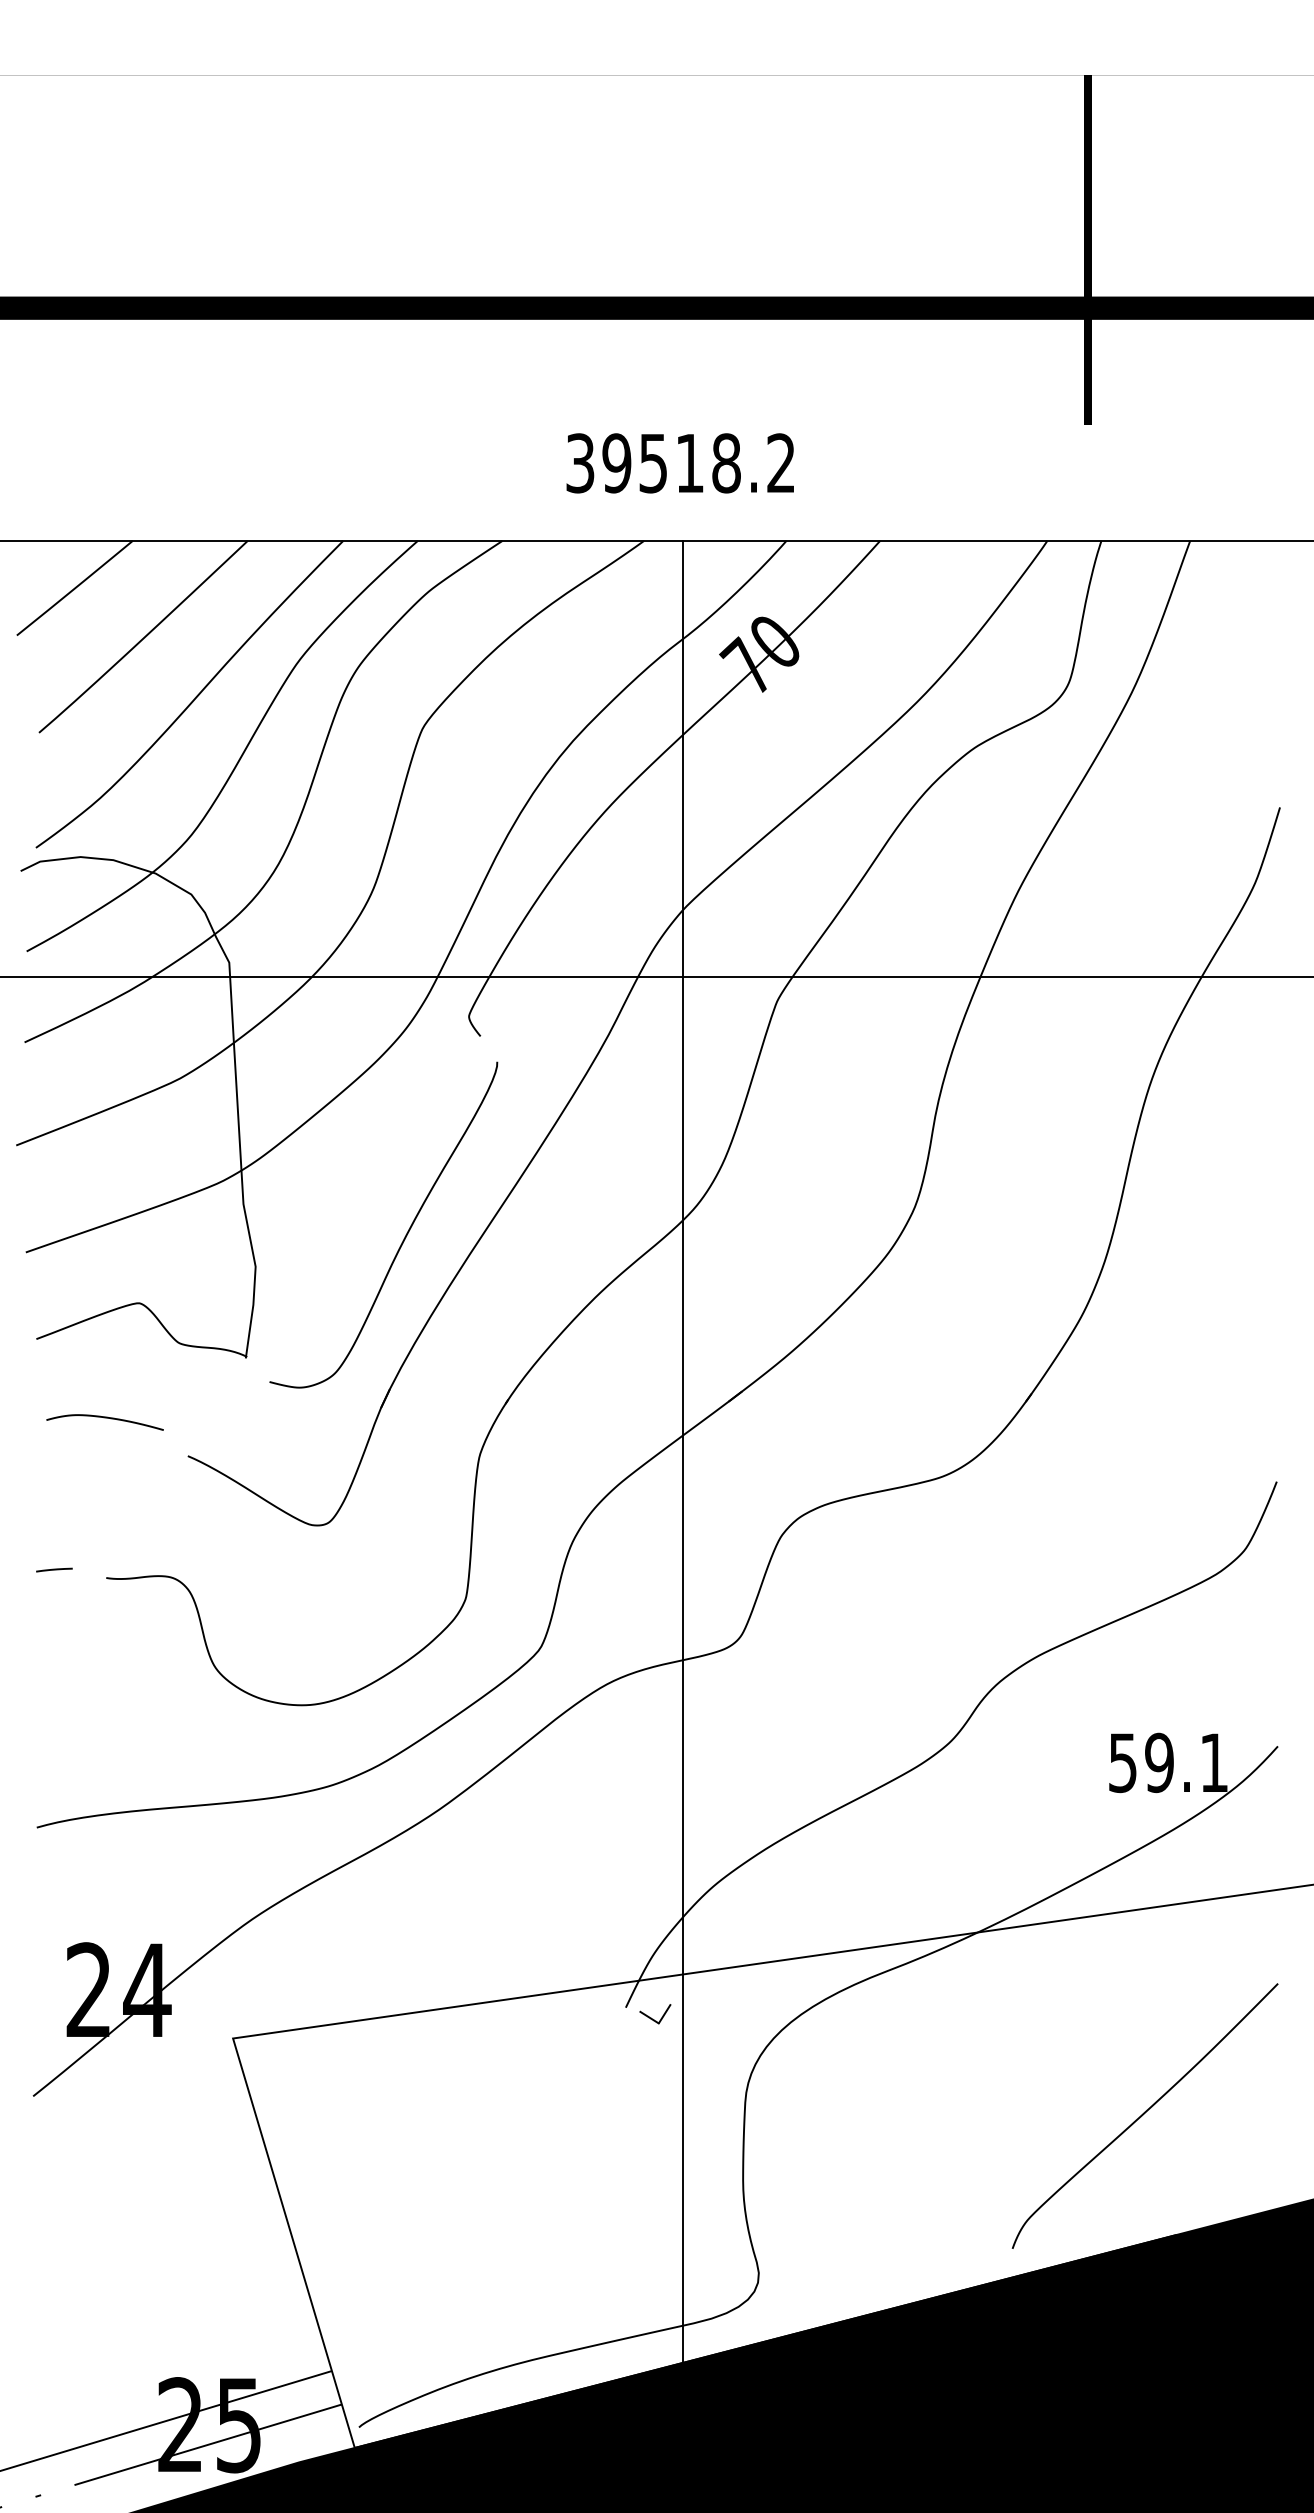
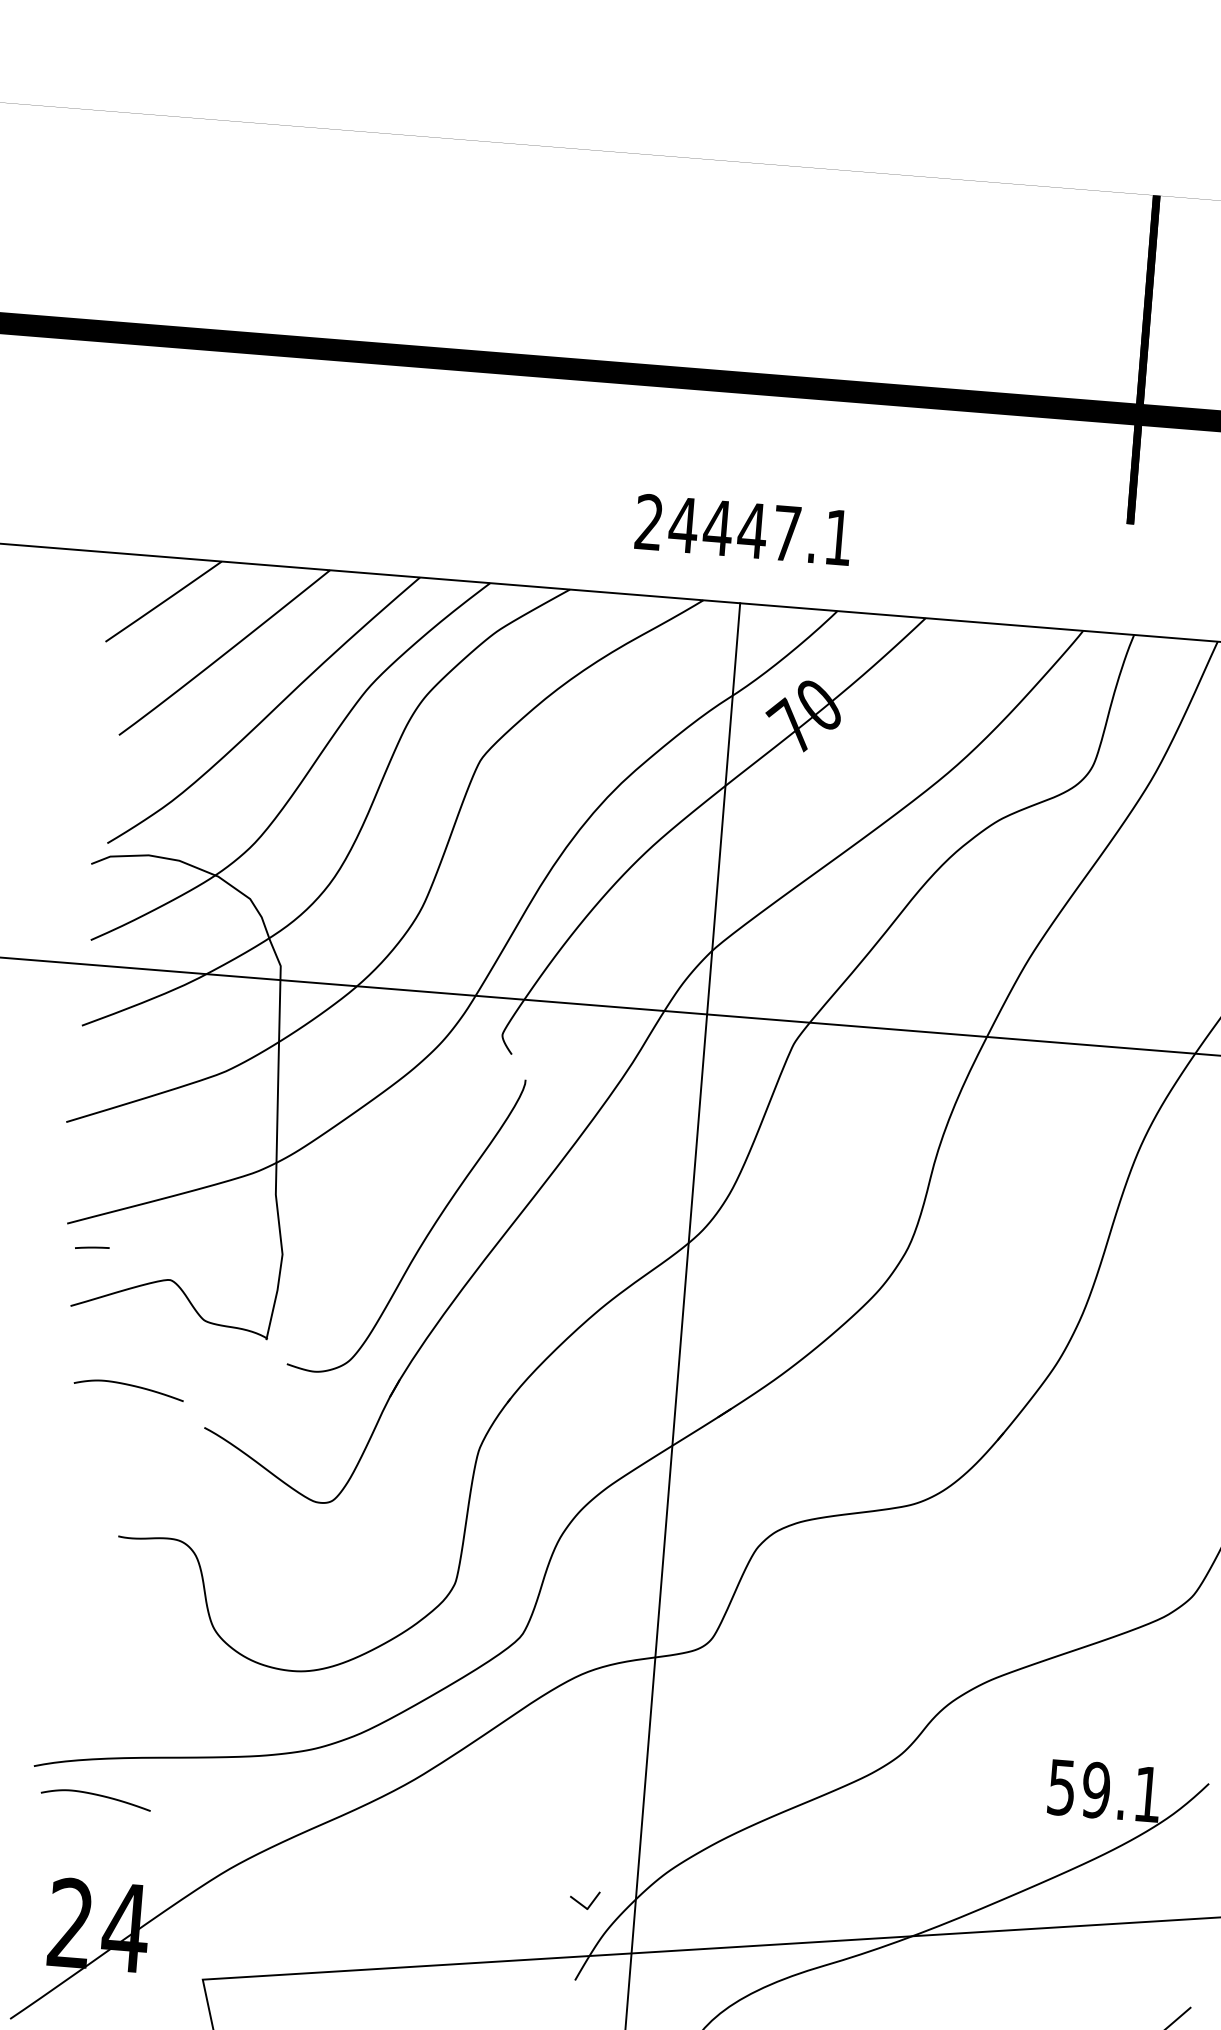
text: (680, 463) -> (743, 530), 39518.2 -> 24447.1
line: (54, 1569) -> (92, 1247), moved
curve: (104, 1853) -> (95, 1795), added
part: (655, 2014) -> (584, 1900), moved

